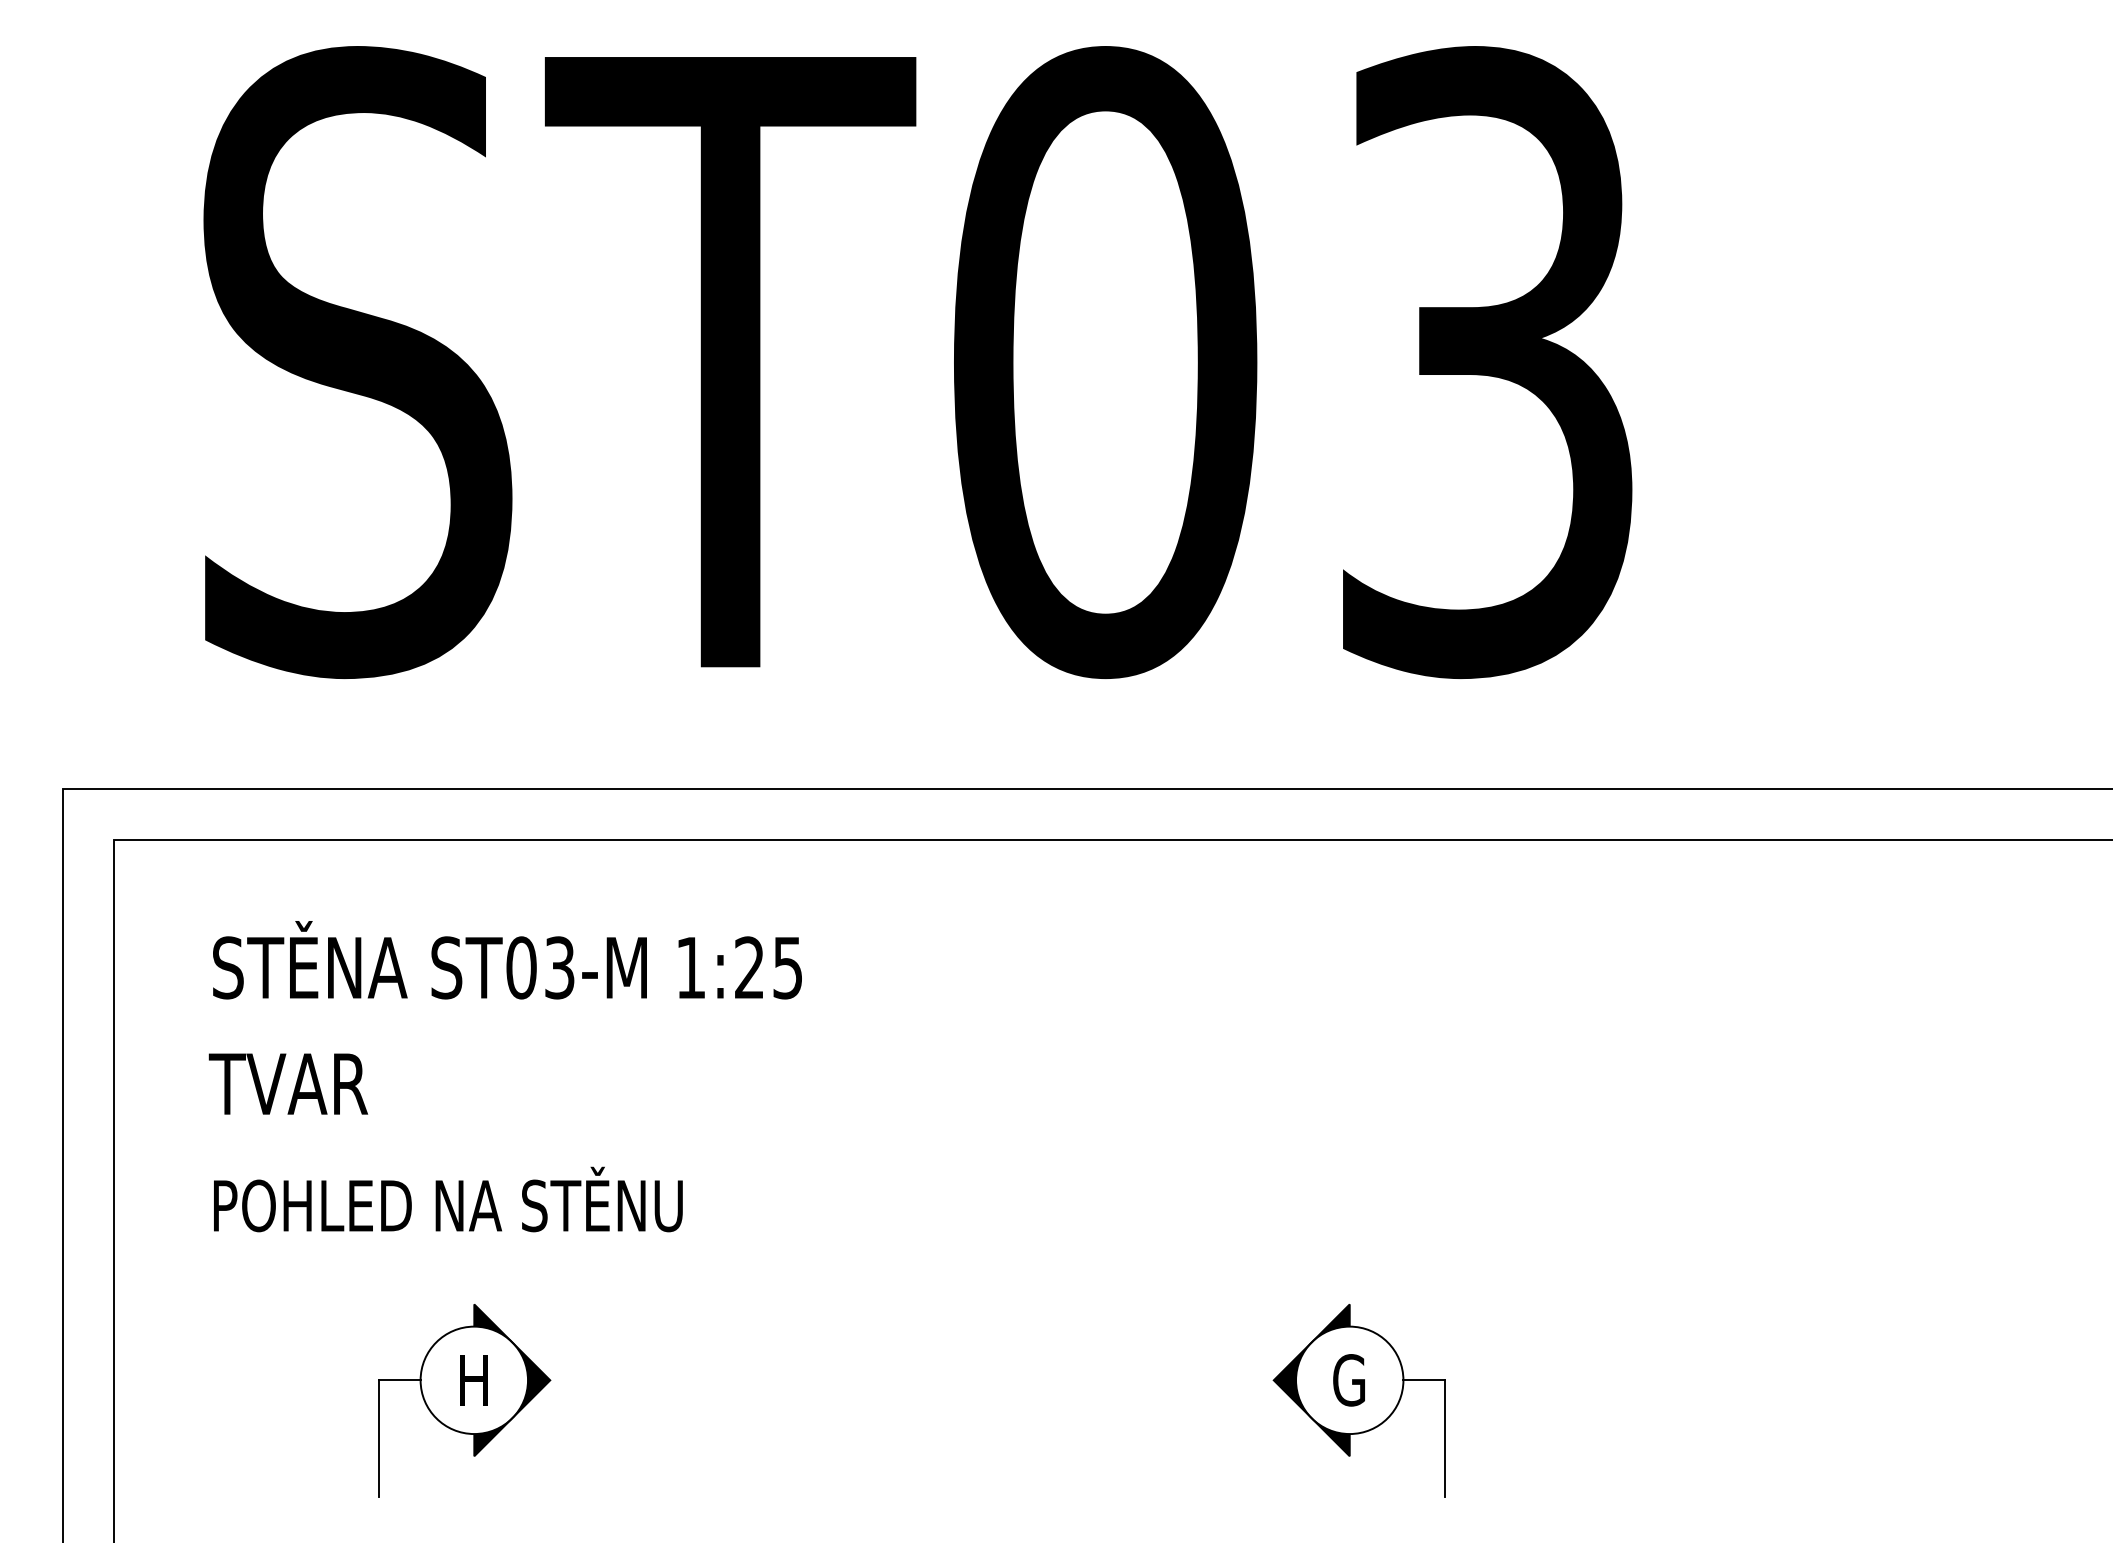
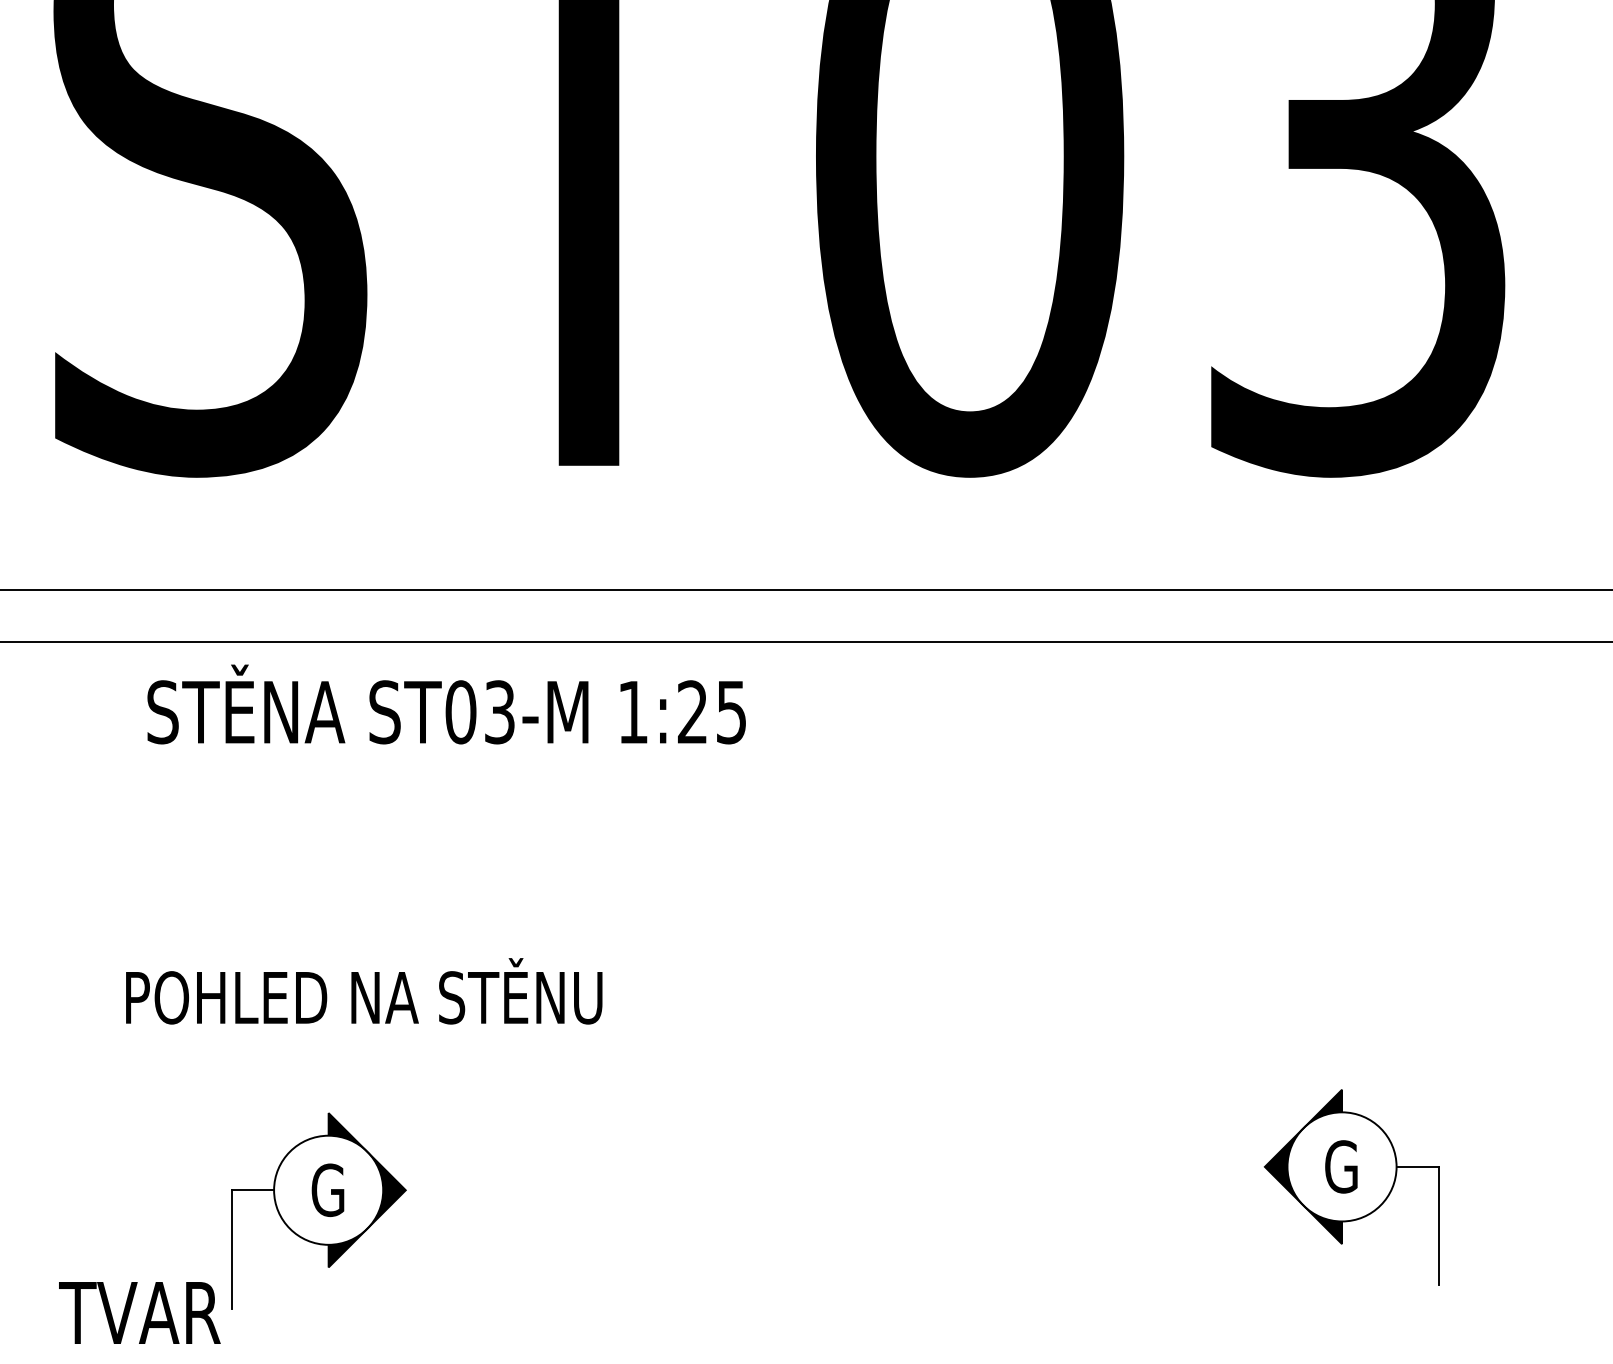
text: (507, 960) -> (446, 704), moved
text: (288, 1083) -> (139, 1312), moved
text: (448, 1199) -> (364, 991), moved
text: (473, 1380) -> (327, 1190), H -> G
part: (1358, 1400) -> (1350, 1187), moved

